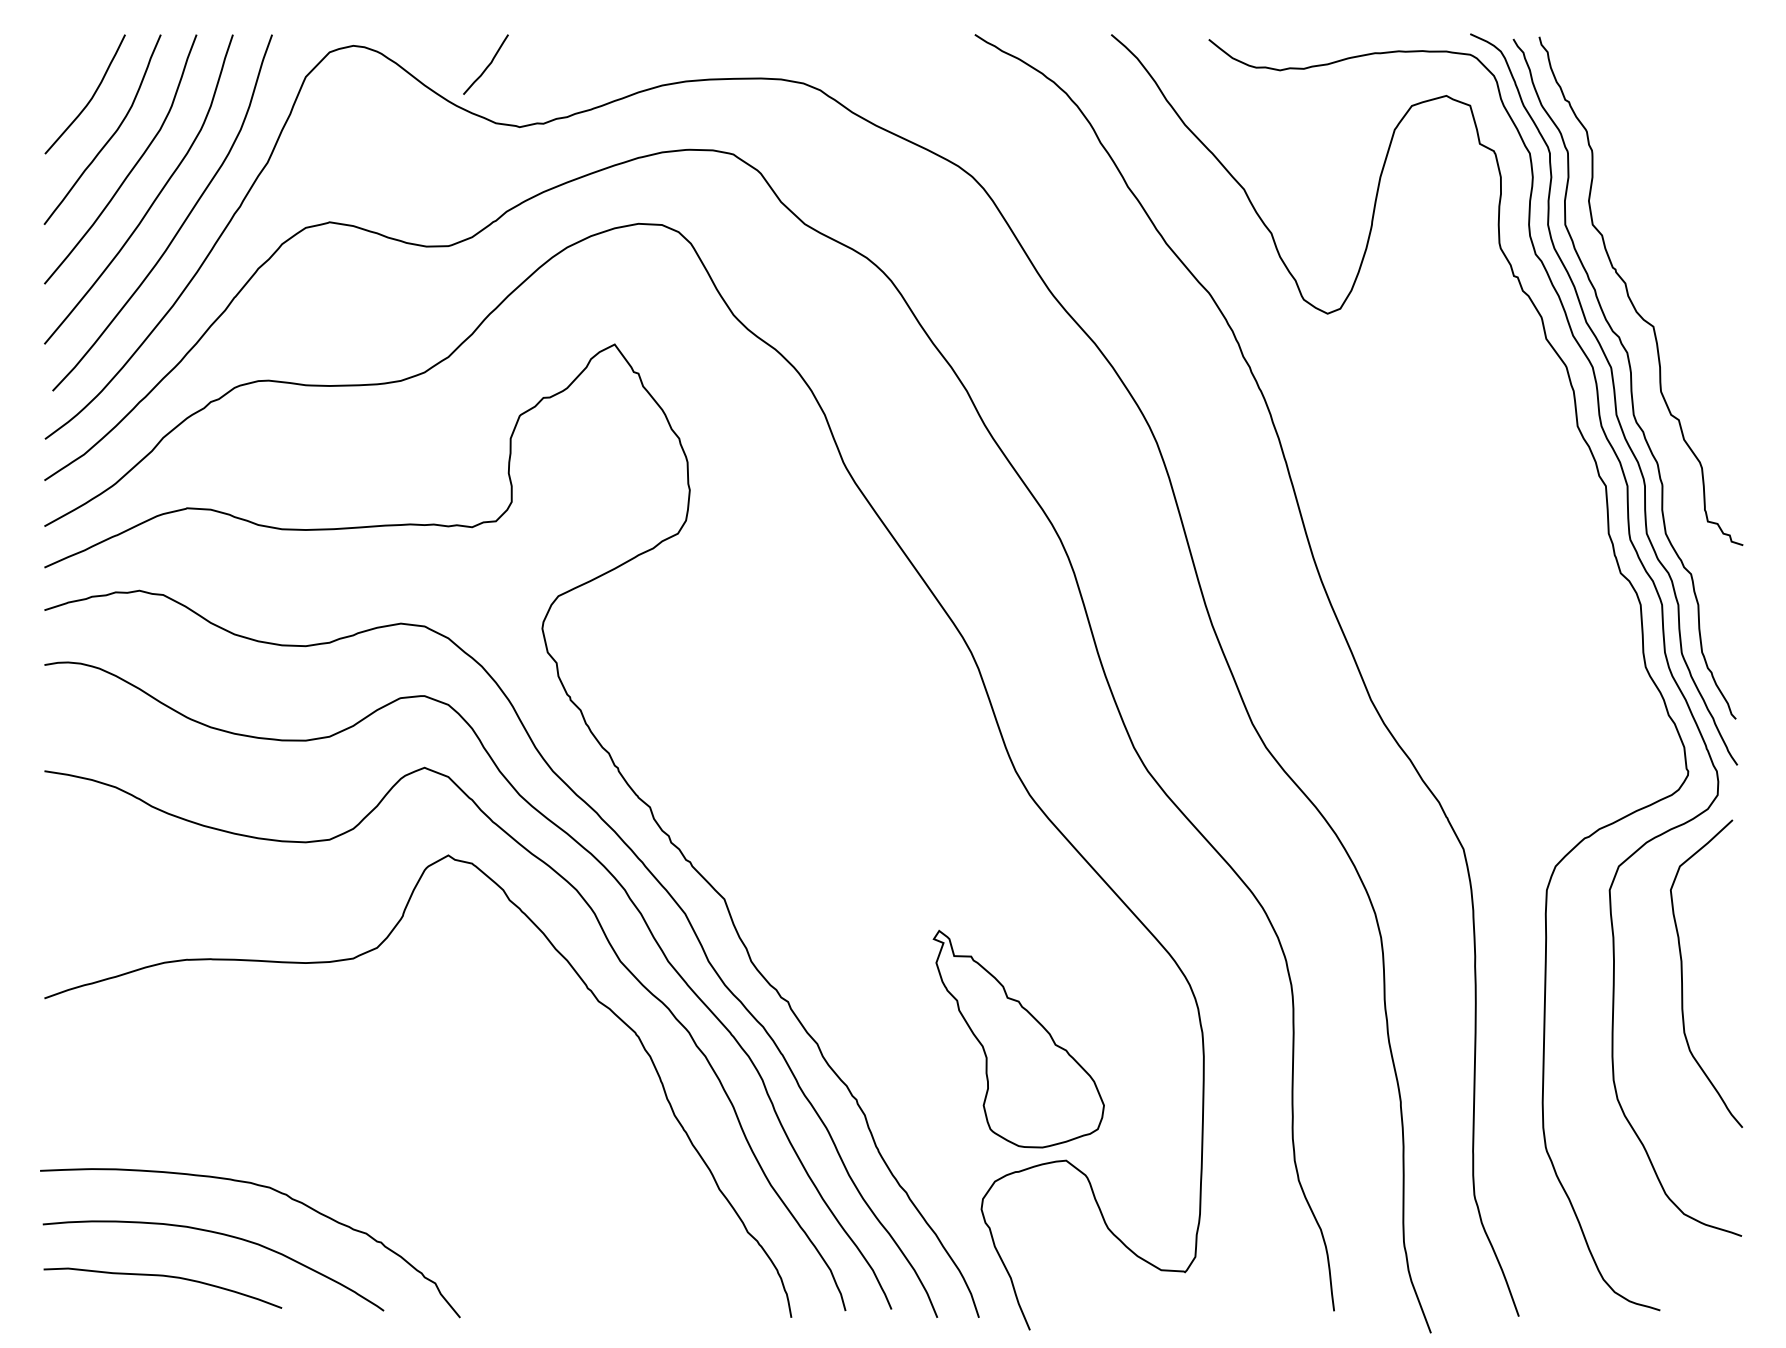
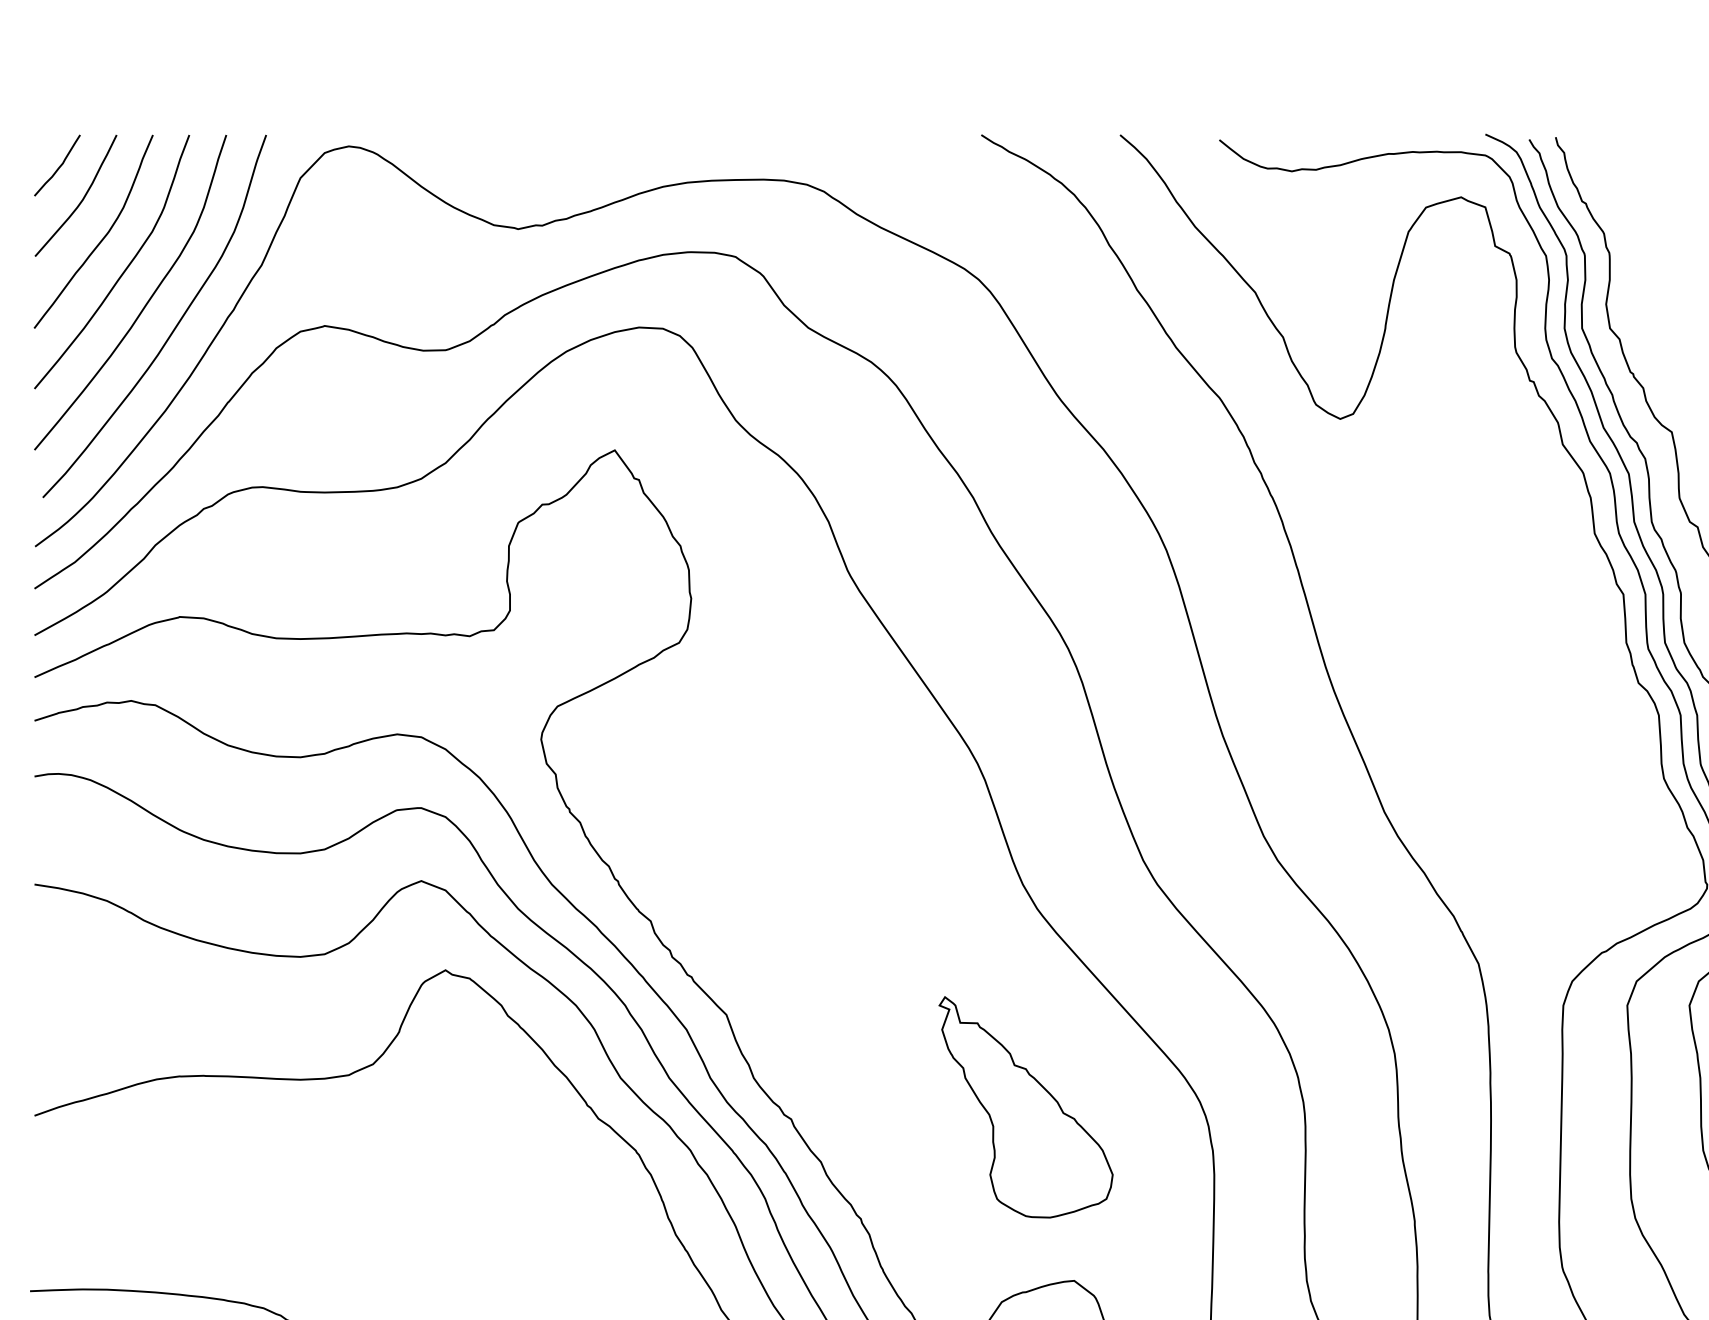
curve: (487, 65) -> (58, 166), moved
part: (1018, 1038) -> (1025, 1106), moved

